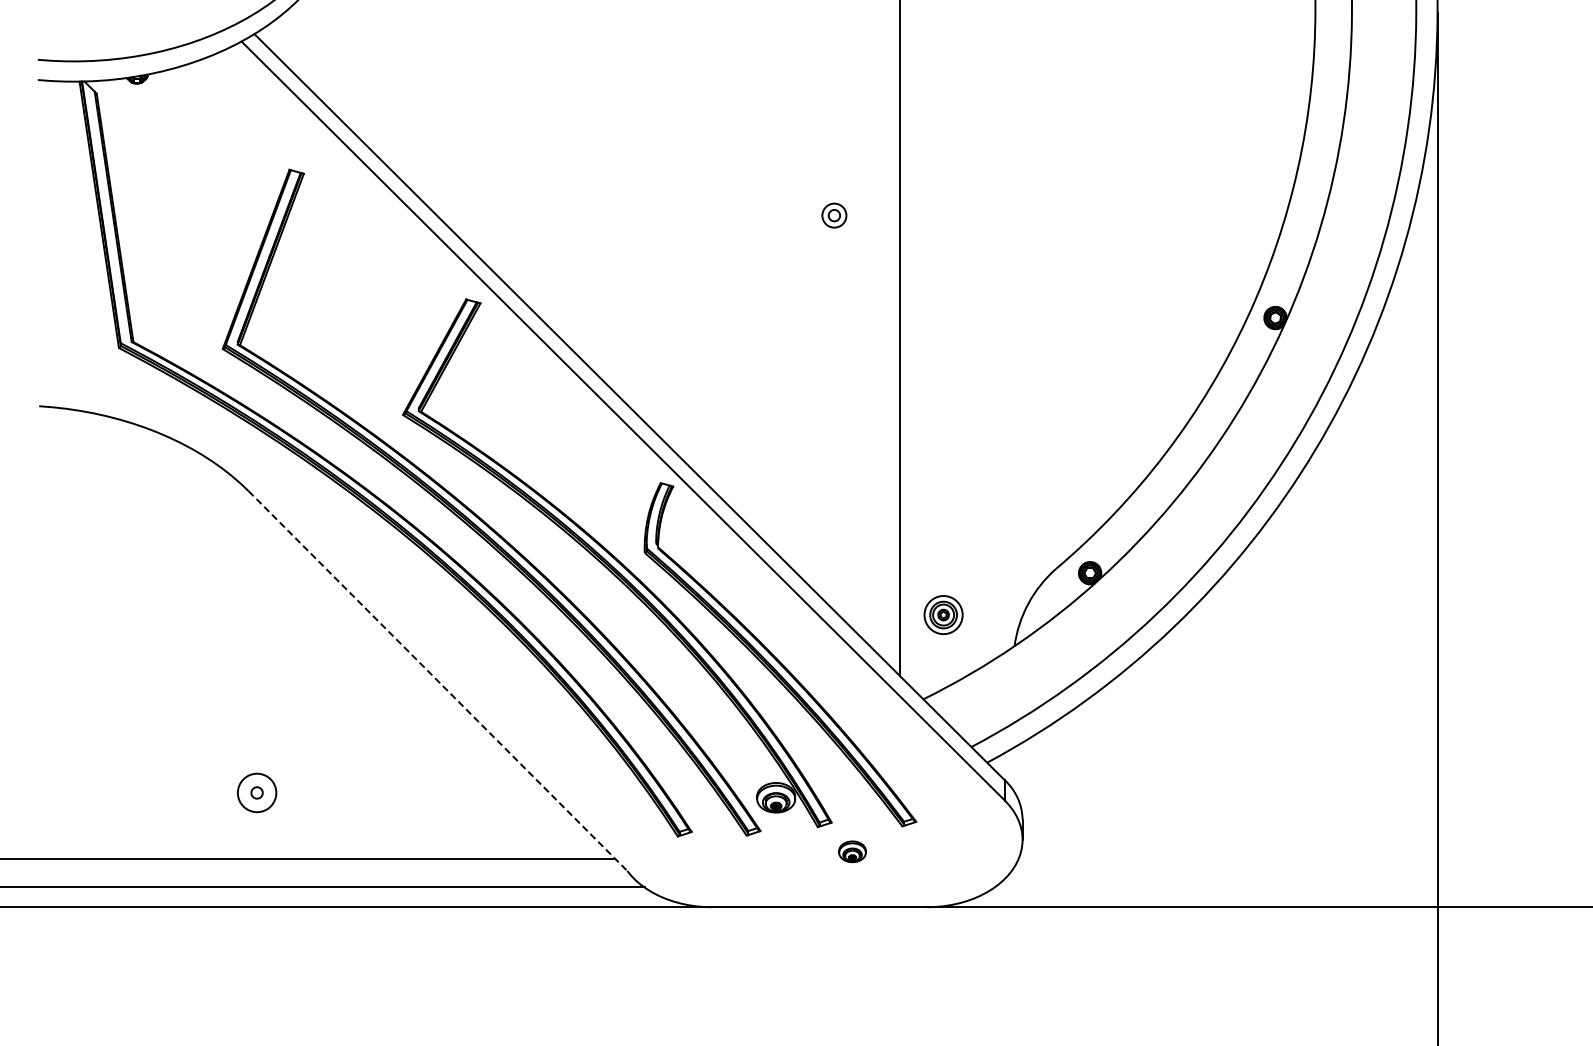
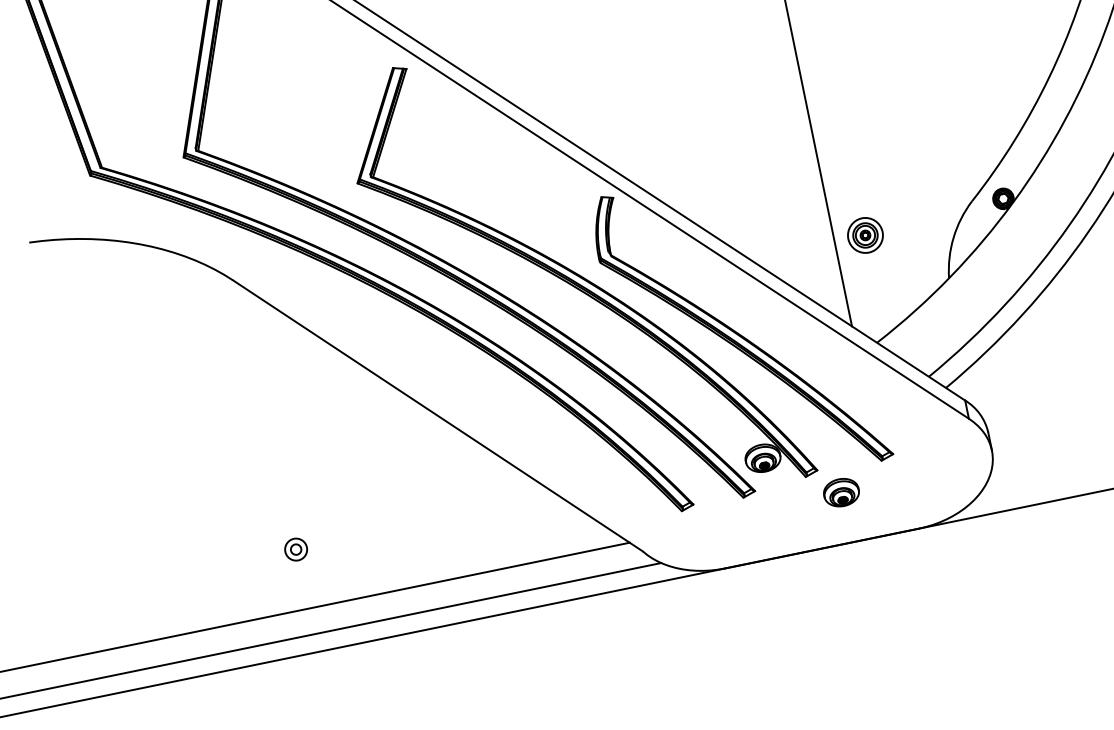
part: (943, 614) -> (865, 234), moved
line: (438, 681) -> (438, 416), dashed -> solid
circle: (257, 792) -> (296, 549), size x0.62
part: (852, 851) -> (841, 492), size x1.43

